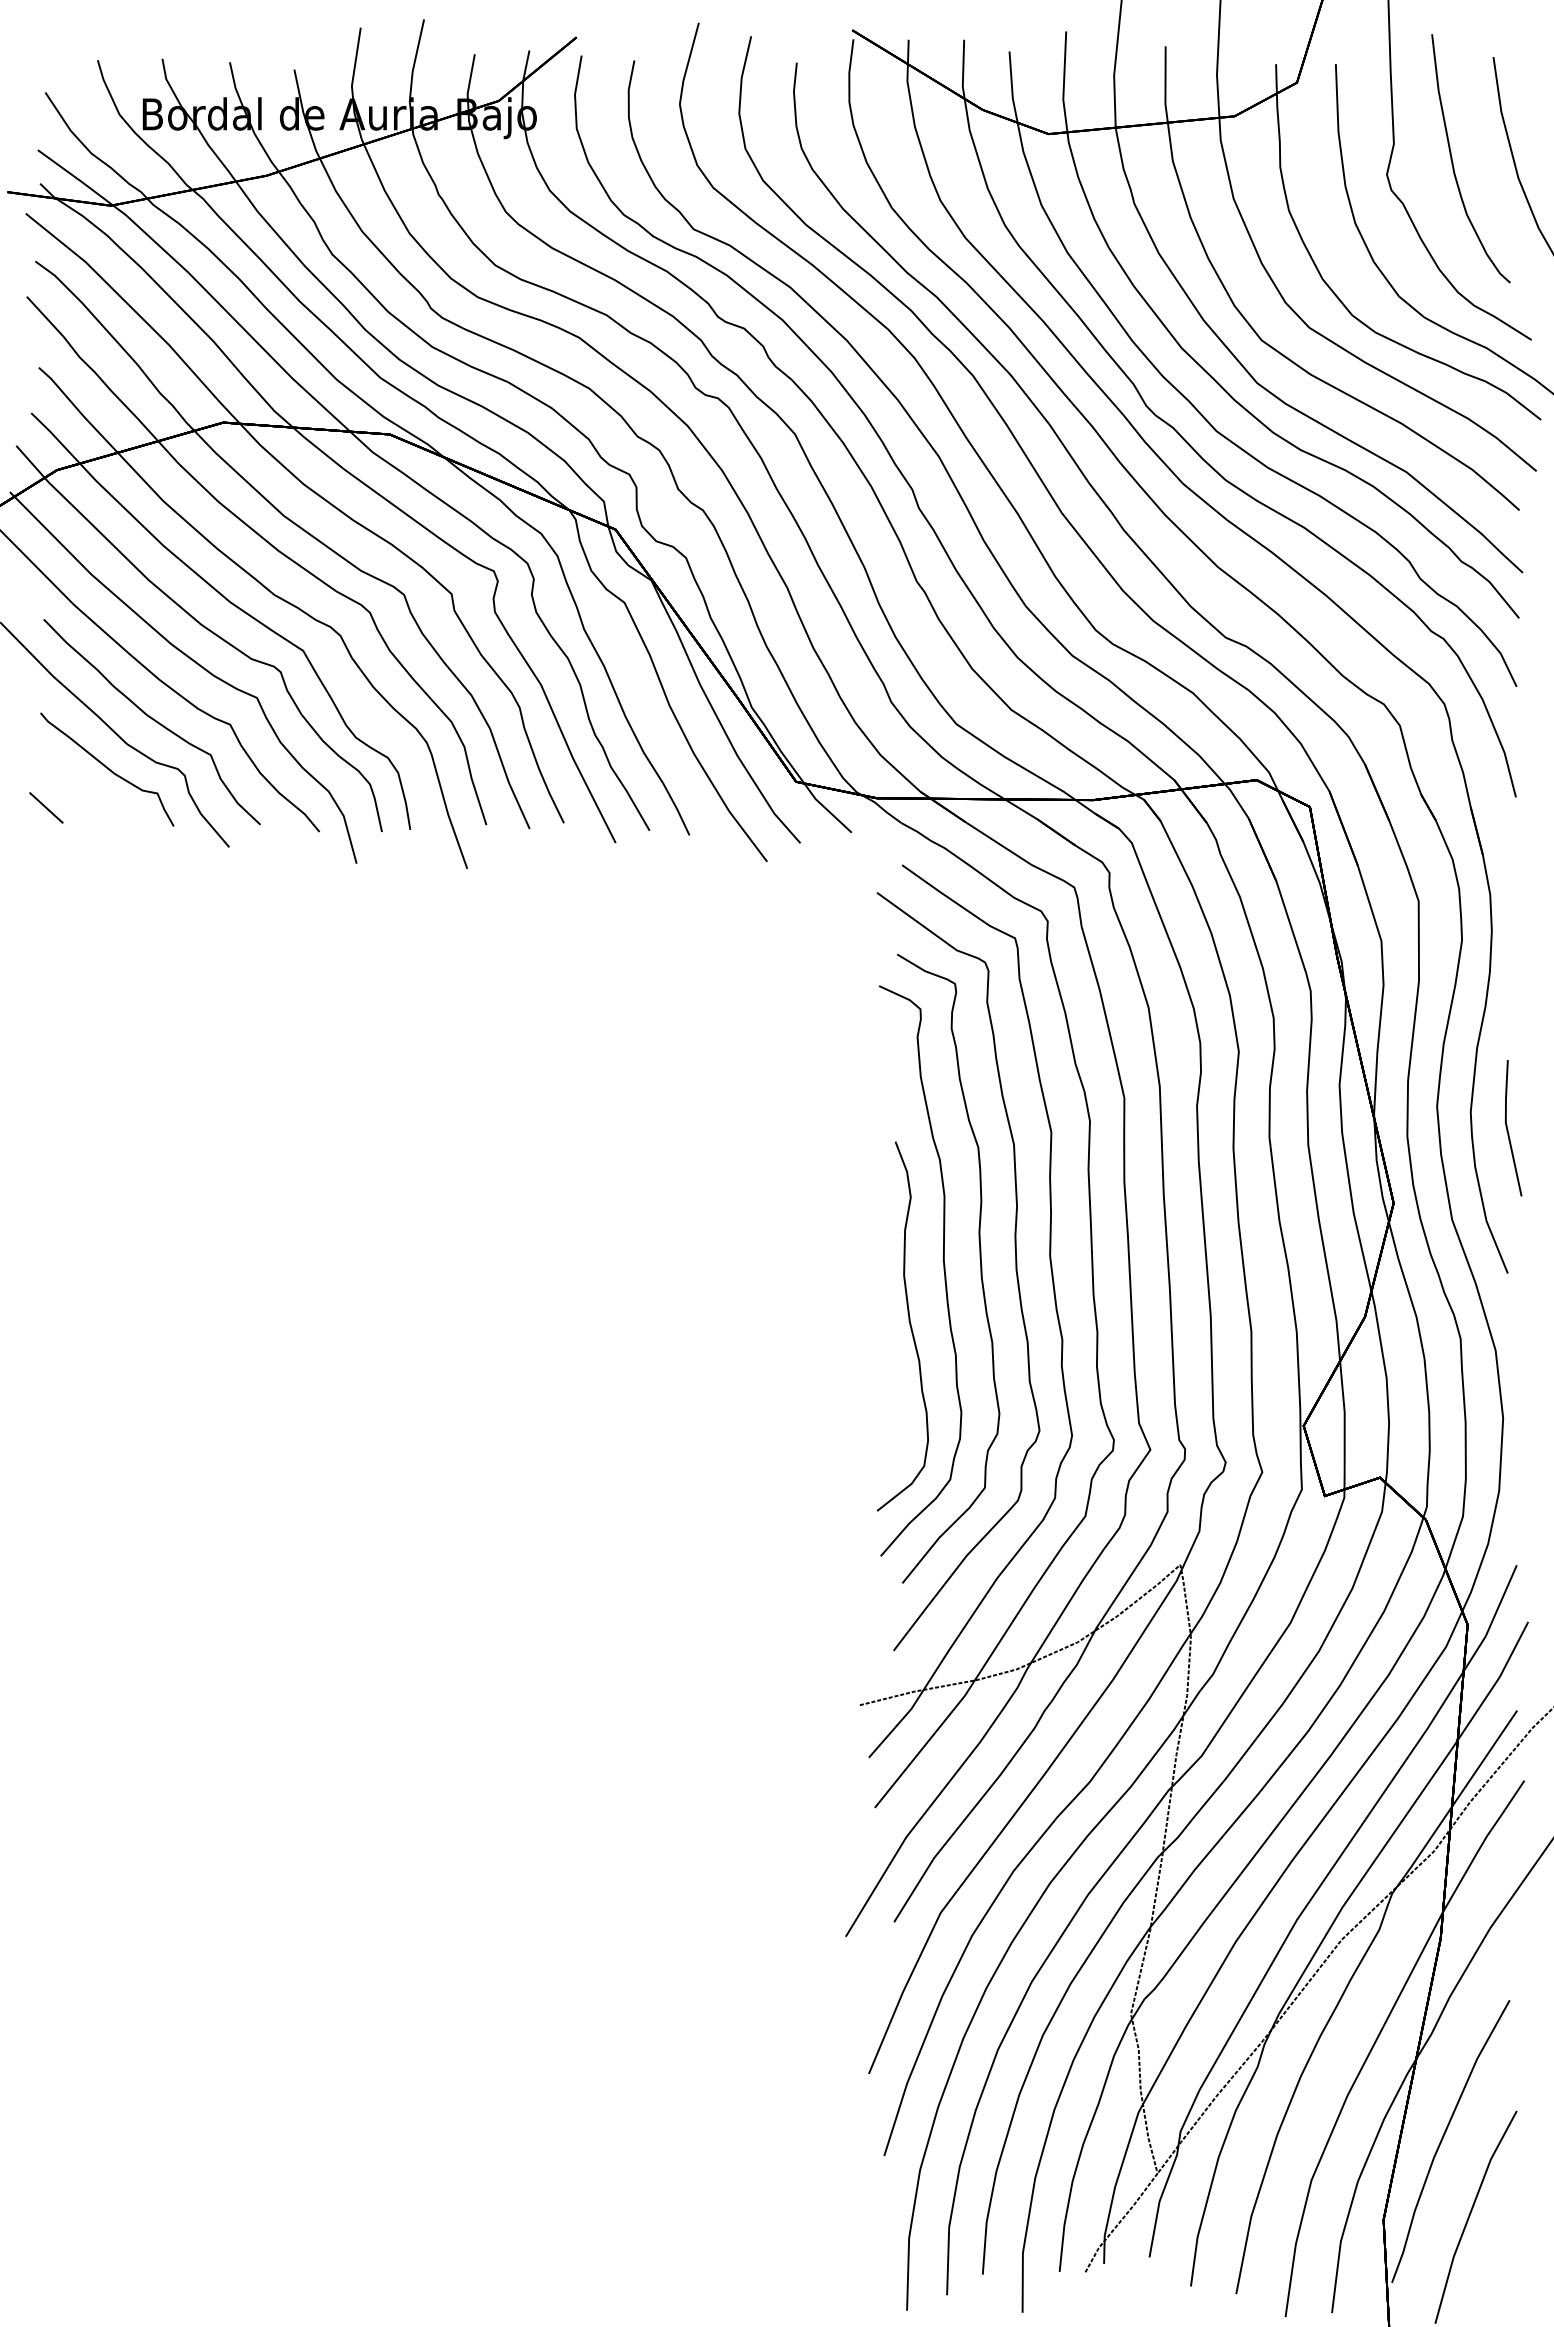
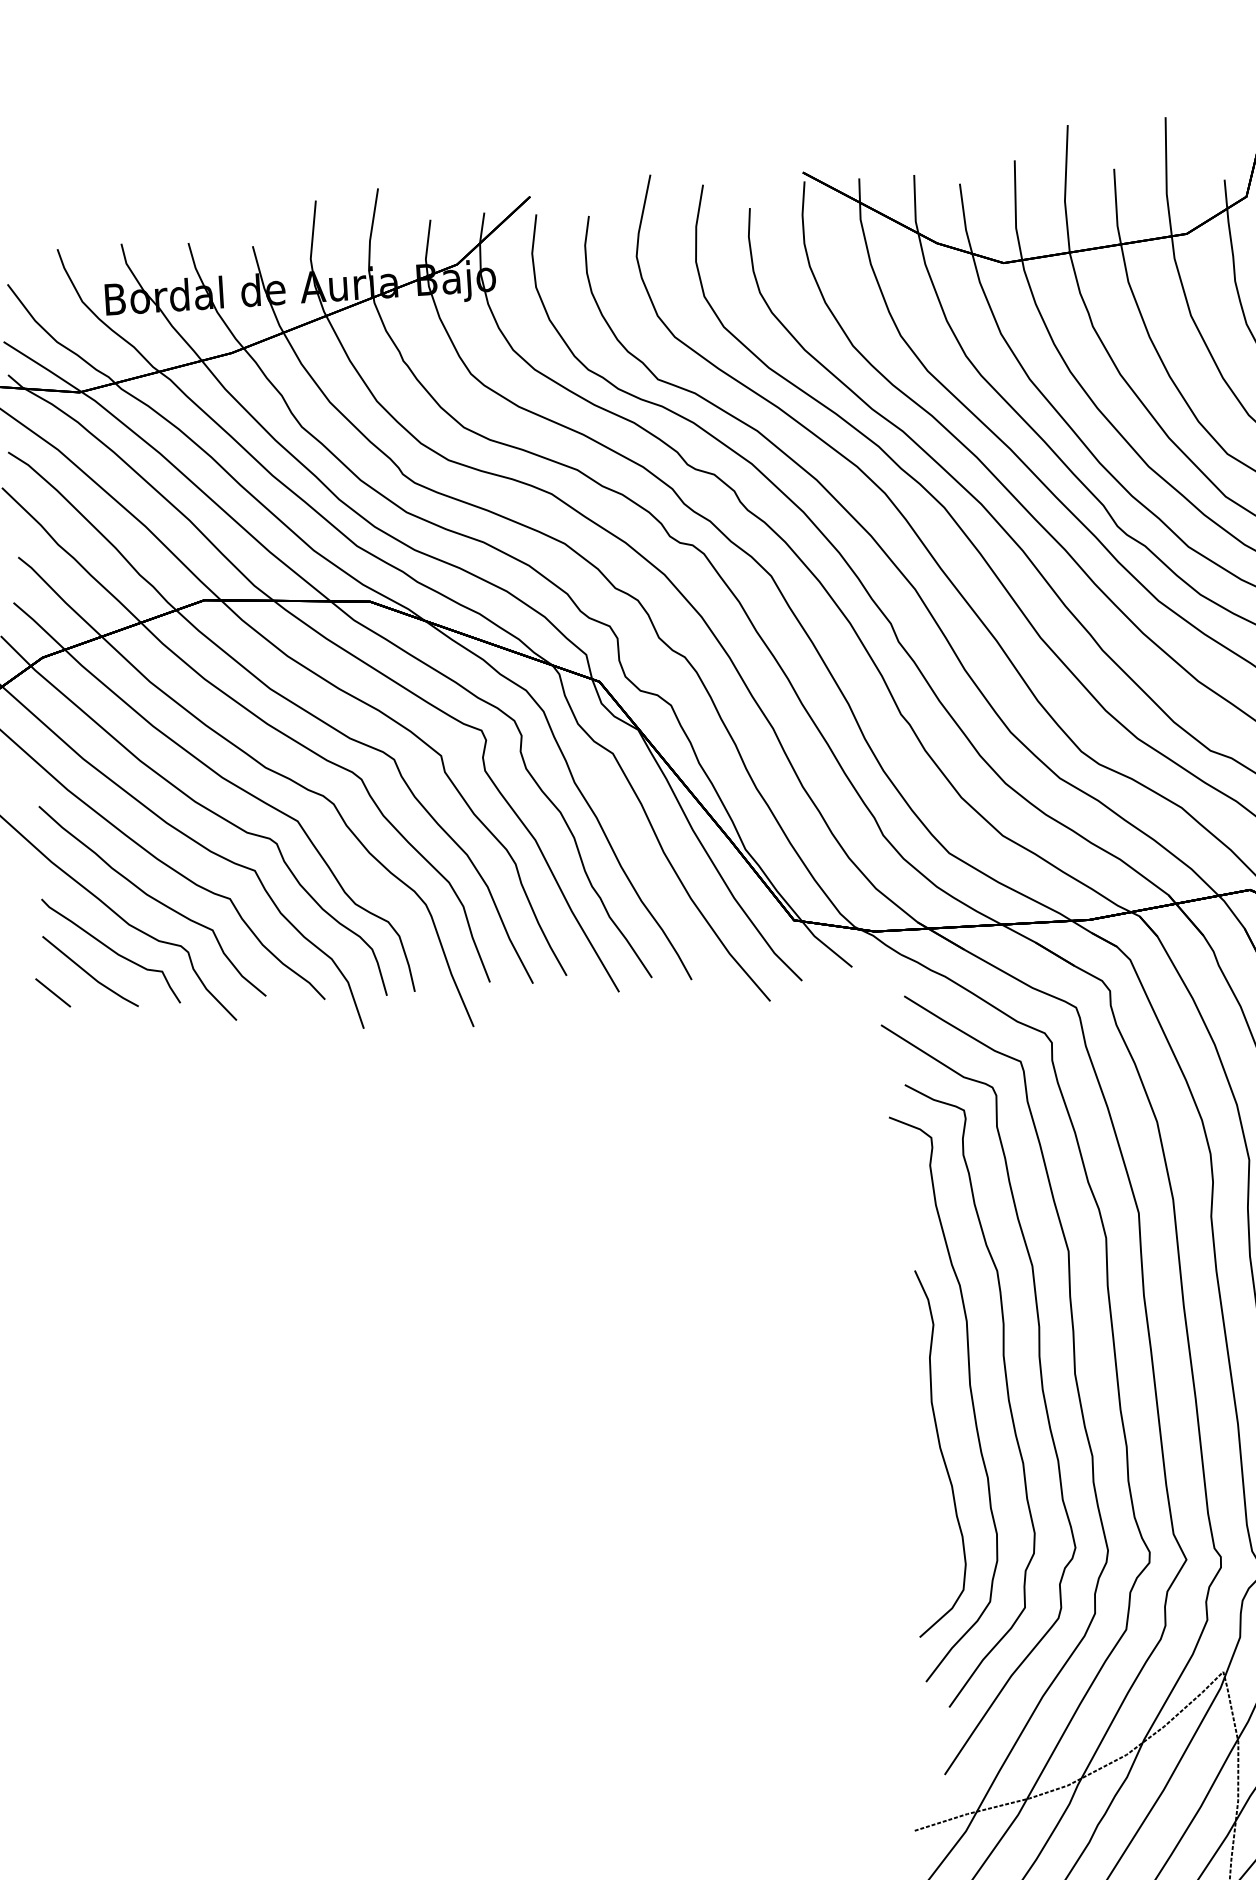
part: (84, 788) -> (89, 971), added

